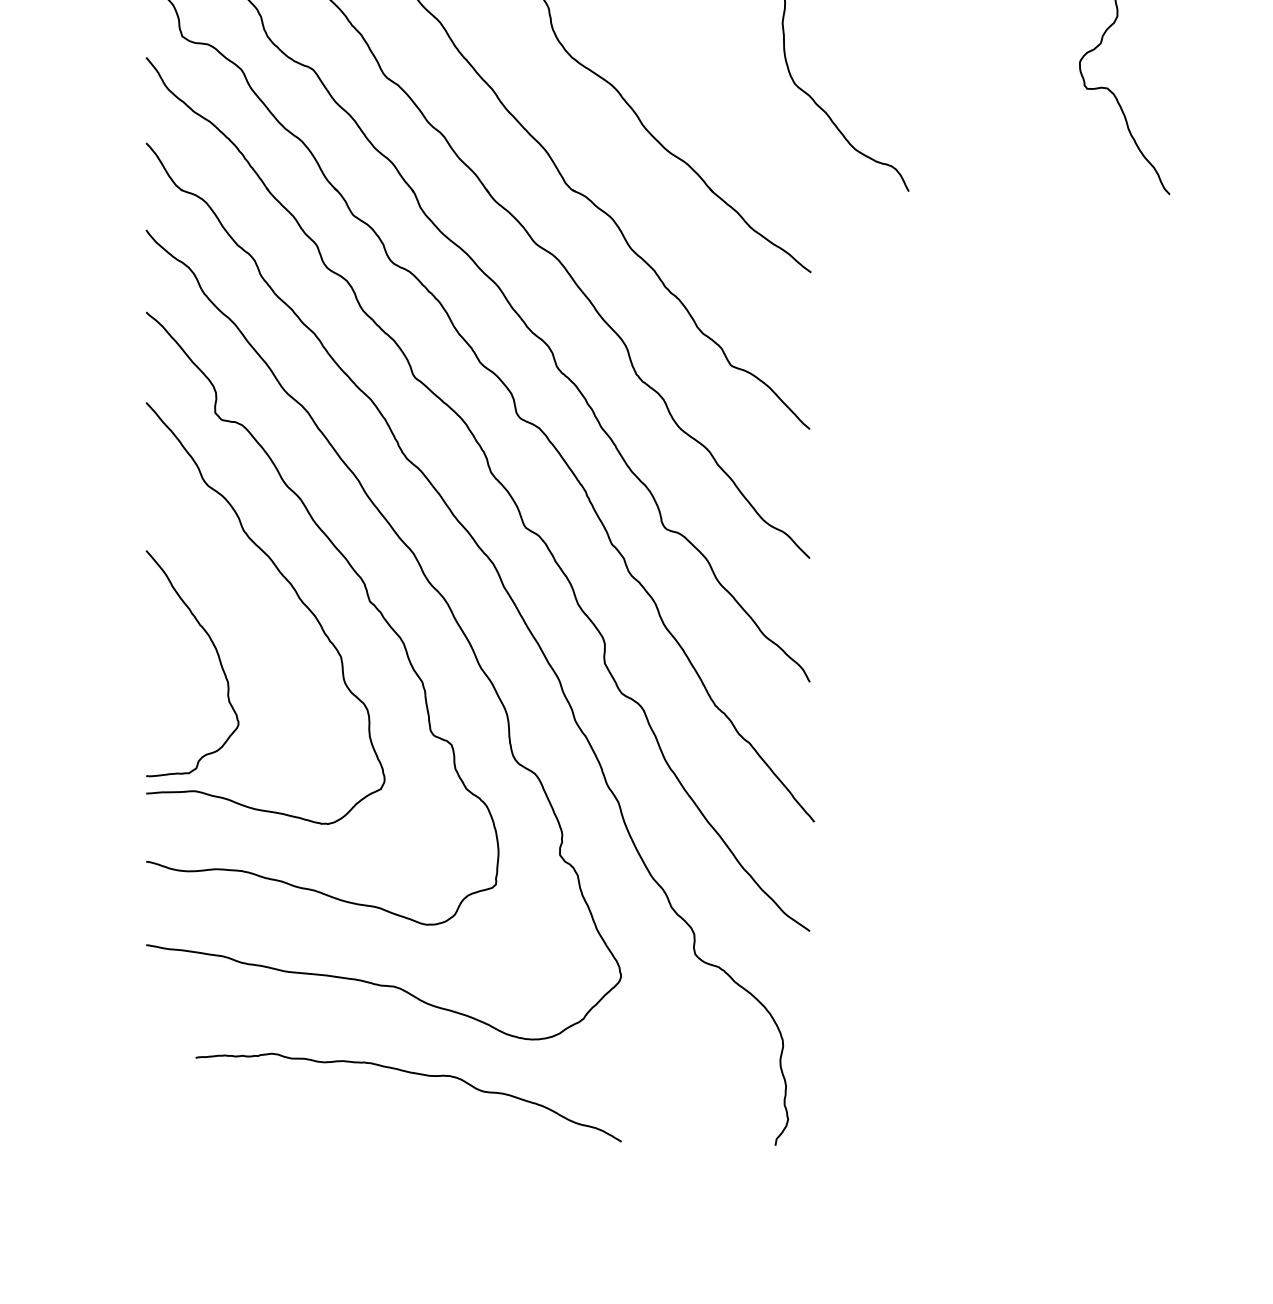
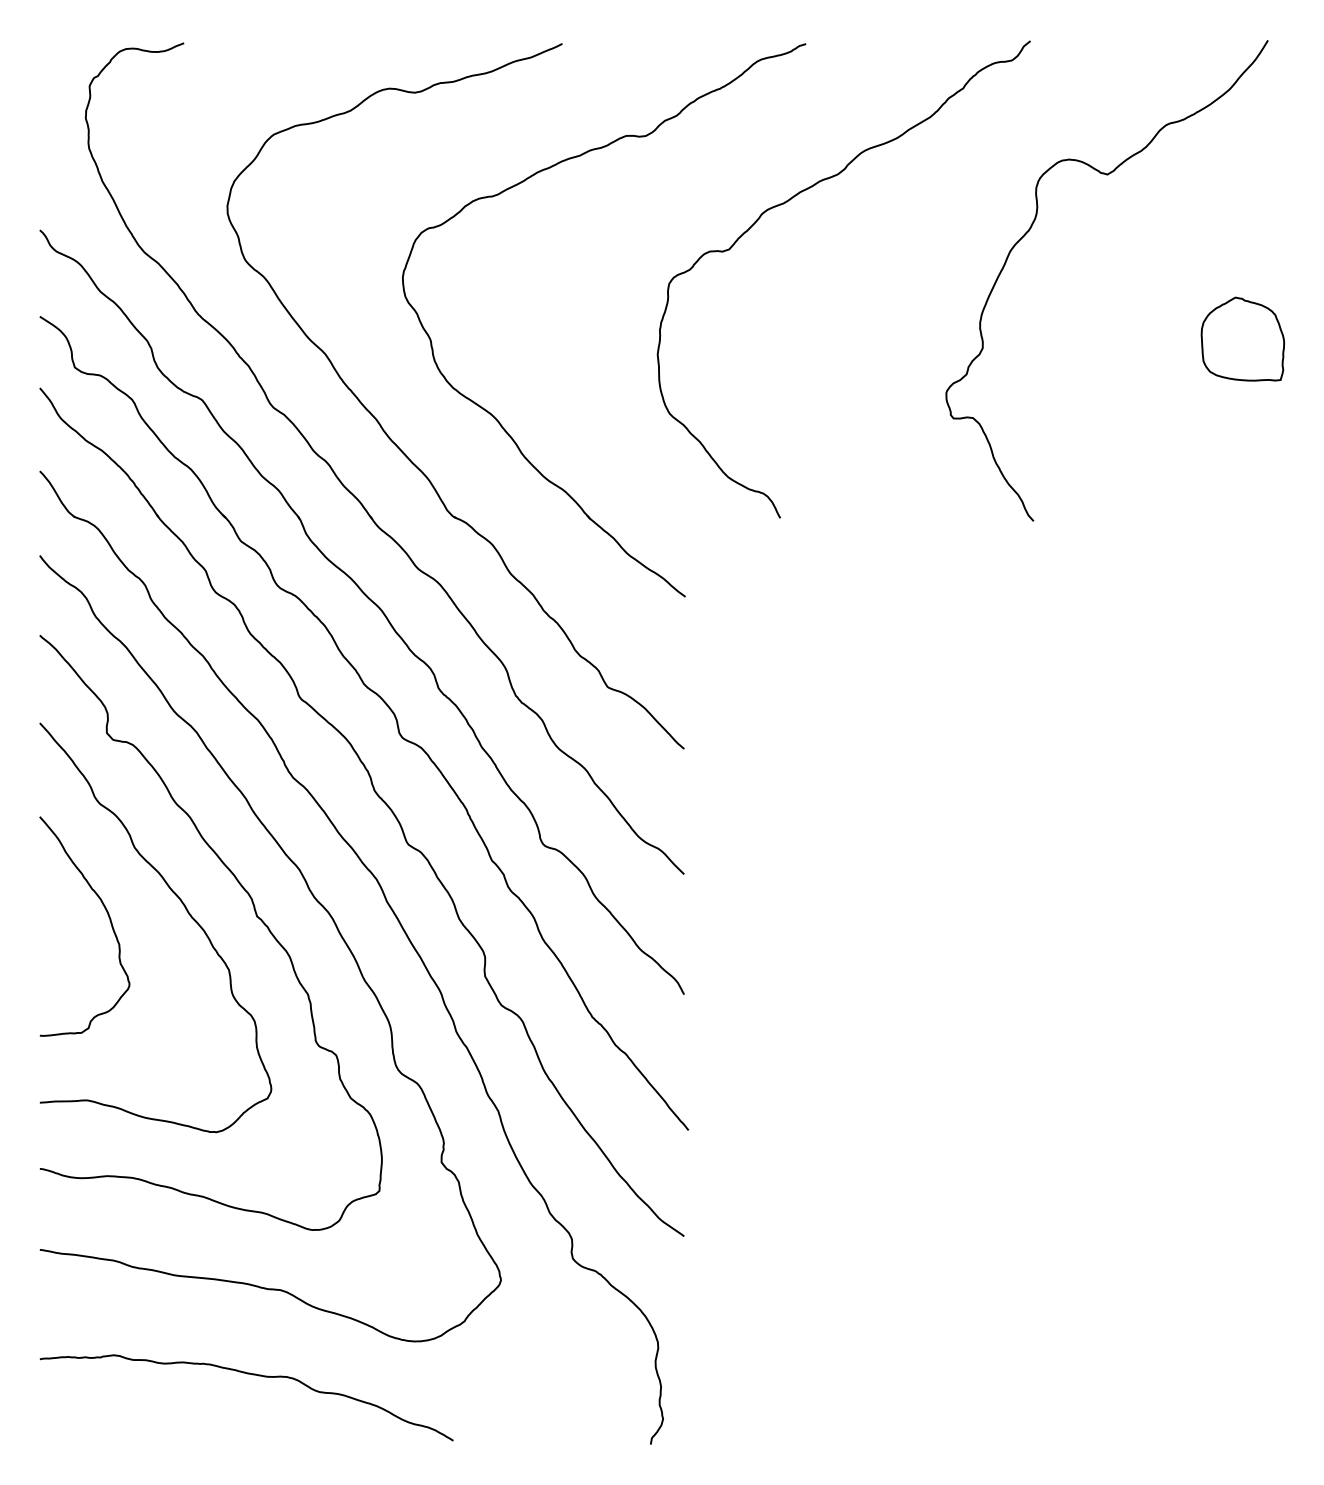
curve: (215, 652) -> (107, 915), moved
curve: (414, 1074) -> (252, 1375), moved

